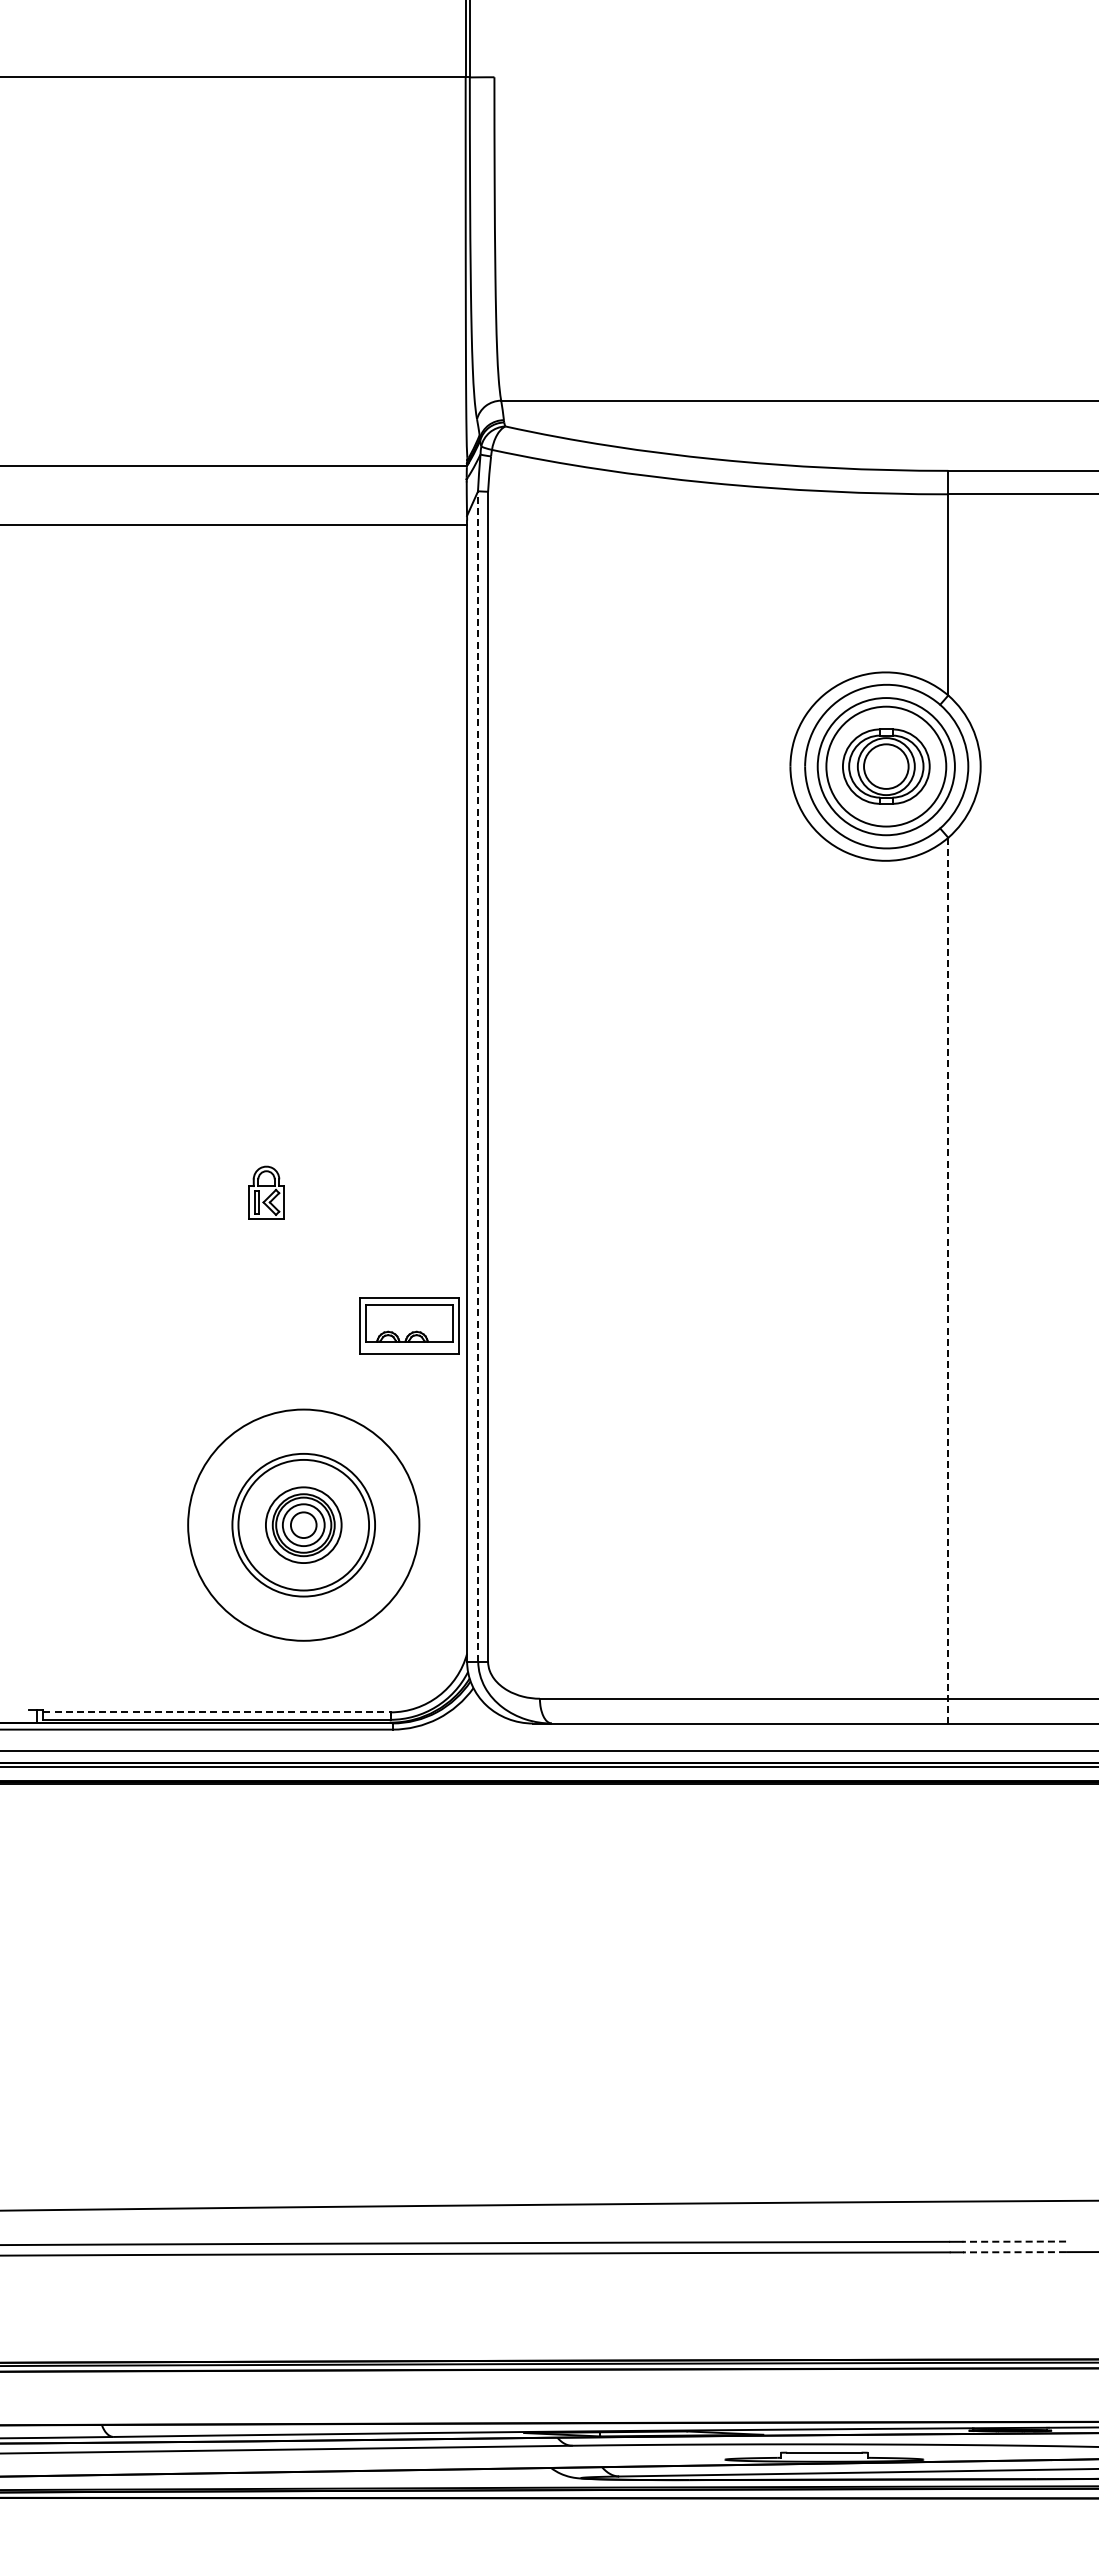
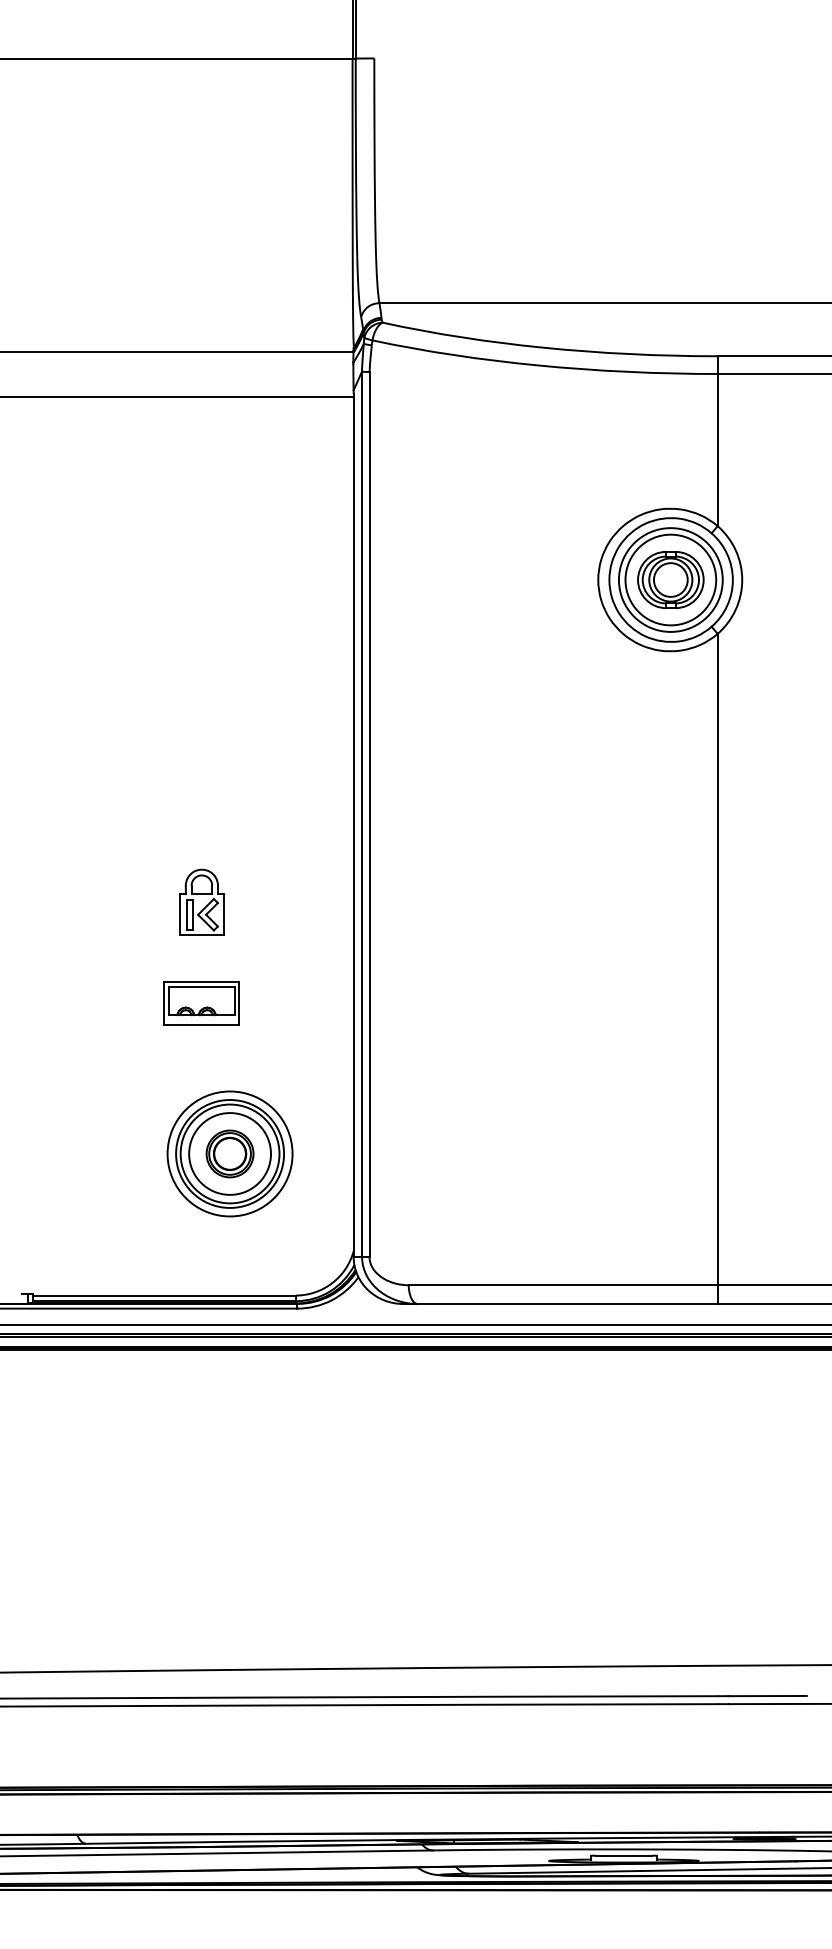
line: (478, 1075) -> (362, 813), dashed -> solid
part: (266, 1192) -> (201, 902), size x1.67
line: (948, 1280) -> (717, 968), dashed -> solid
part: (409, 1325) -> (201, 1002), moved
circle: (303, 1524) -> (229, 1153), size x0.71
circle: (303, 1524) -> (229, 1153), size x1.67
circle: (303, 1525) -> (229, 1154), size x1.43
line: (217, 1712) -> (164, 1295), dashed -> solid
line: (1014, 2241) -> (767, 1695), dashed -> solid
line: (1014, 2252) -> (767, 1704), dashed -> solid

